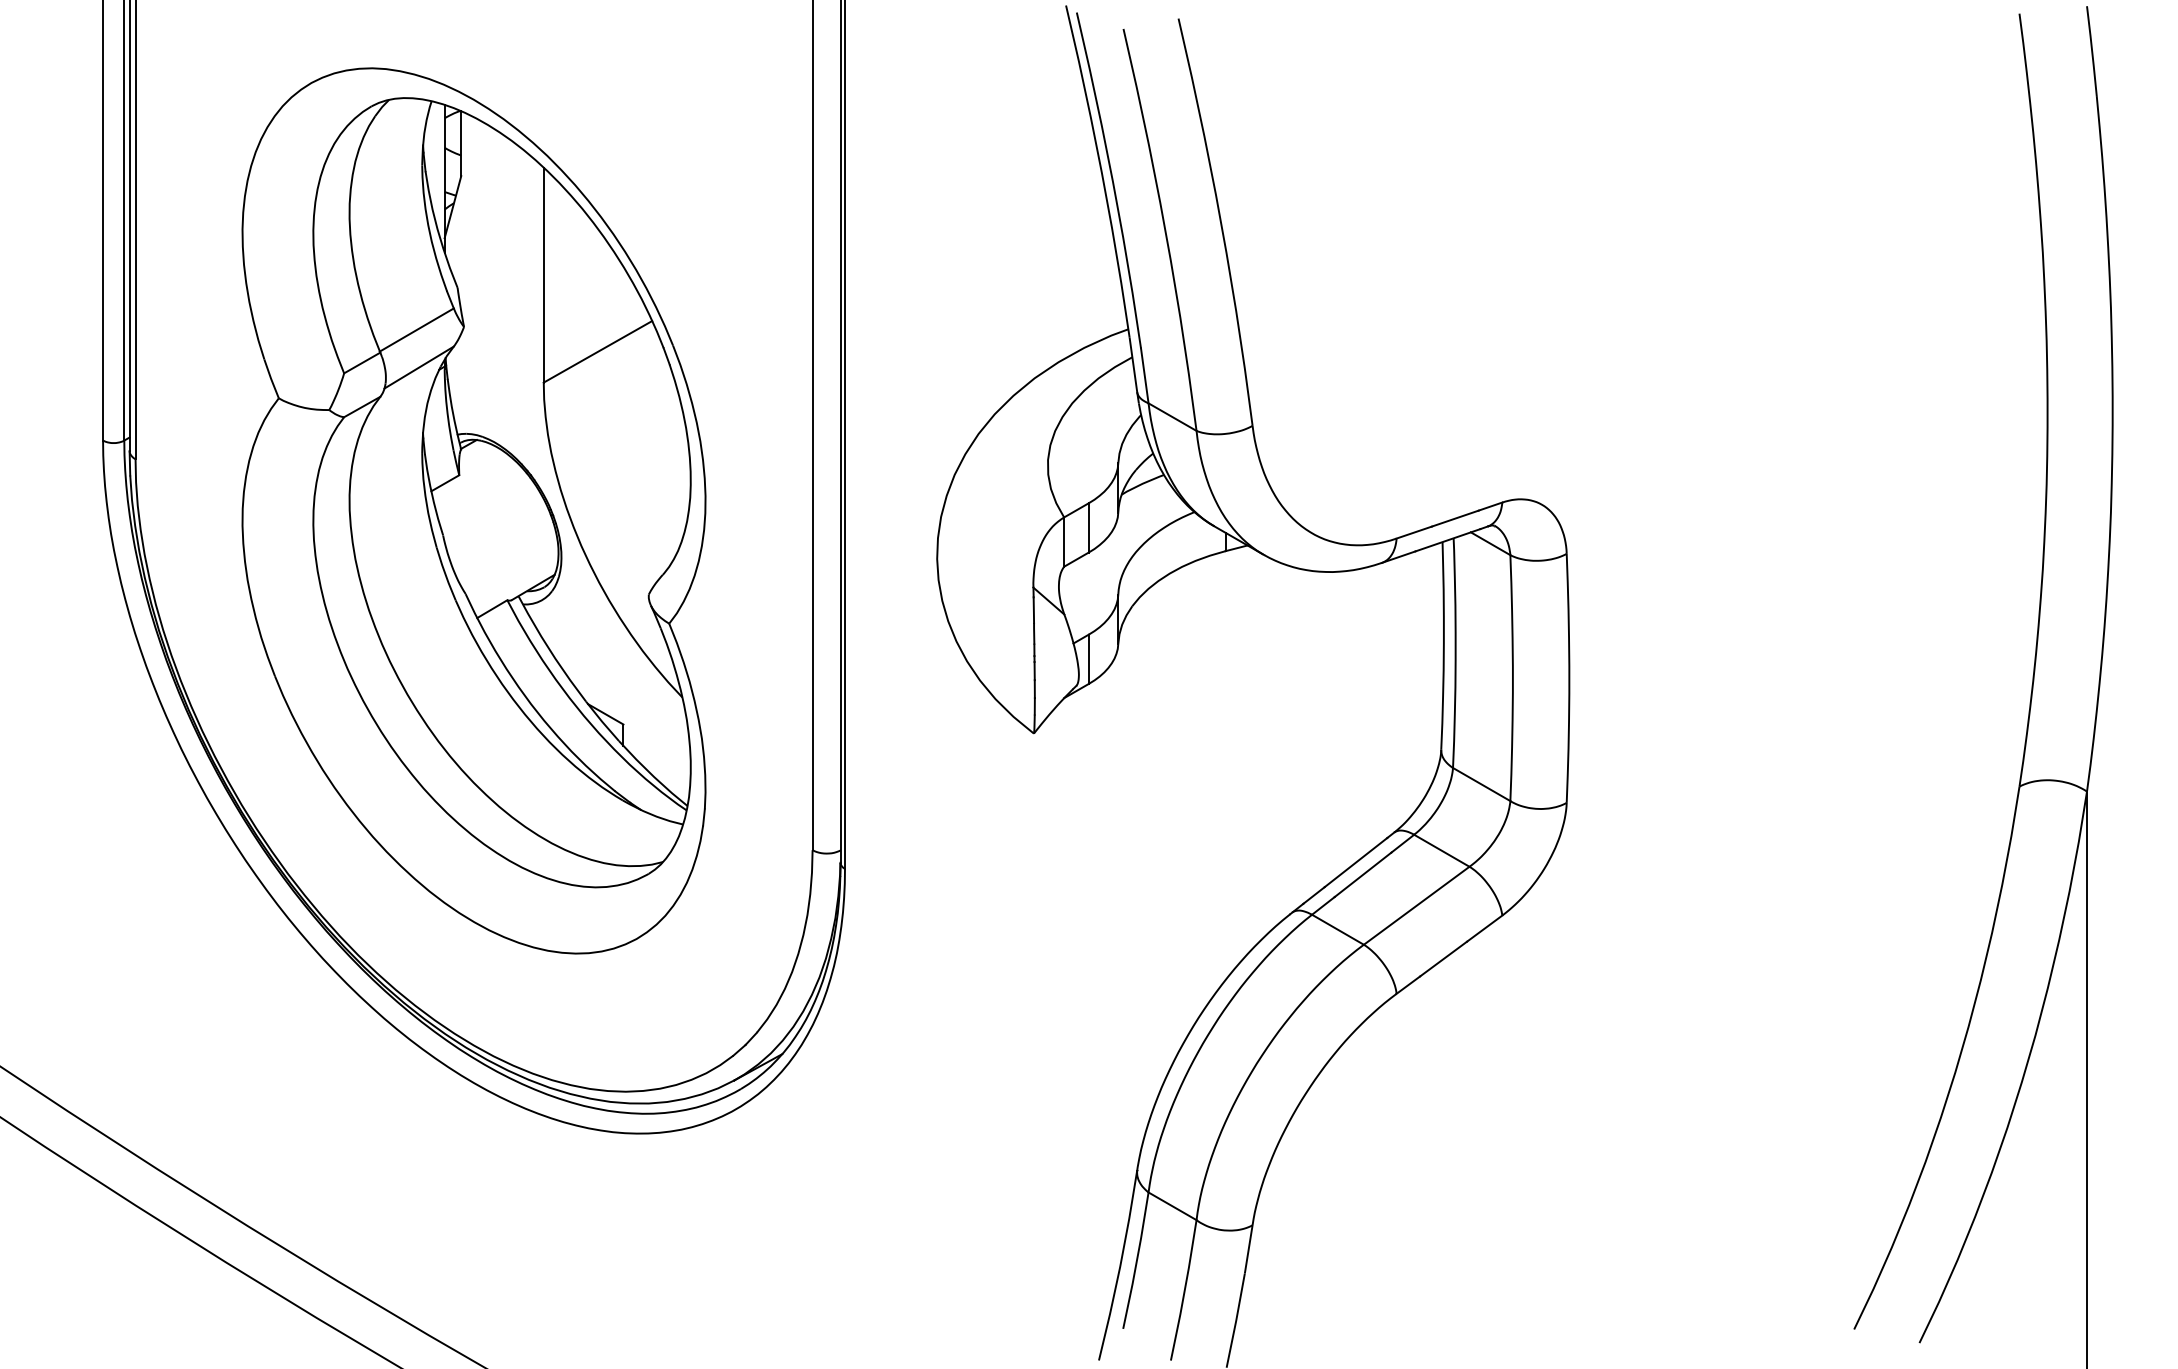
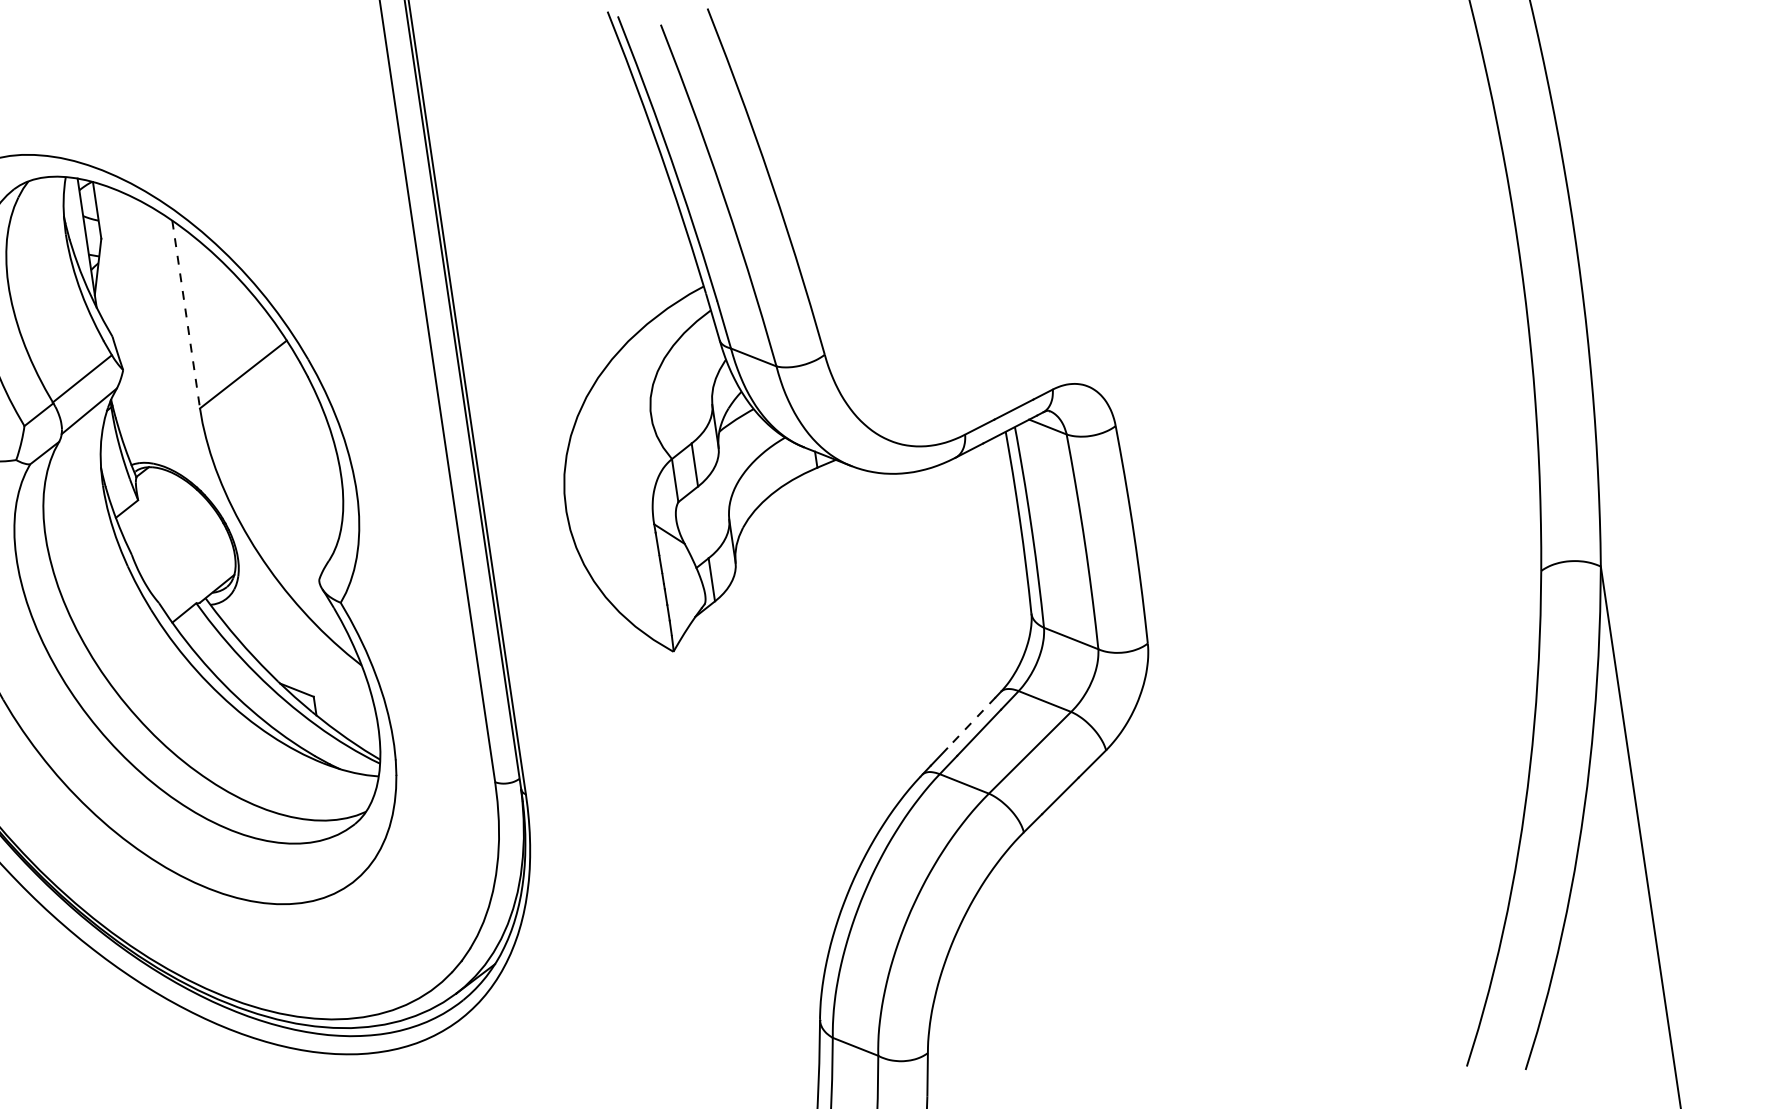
line: (543, 275) -> (185, 314), solid -> dashed
line: (1355, 862) -> (971, 722), solid -> dashed

